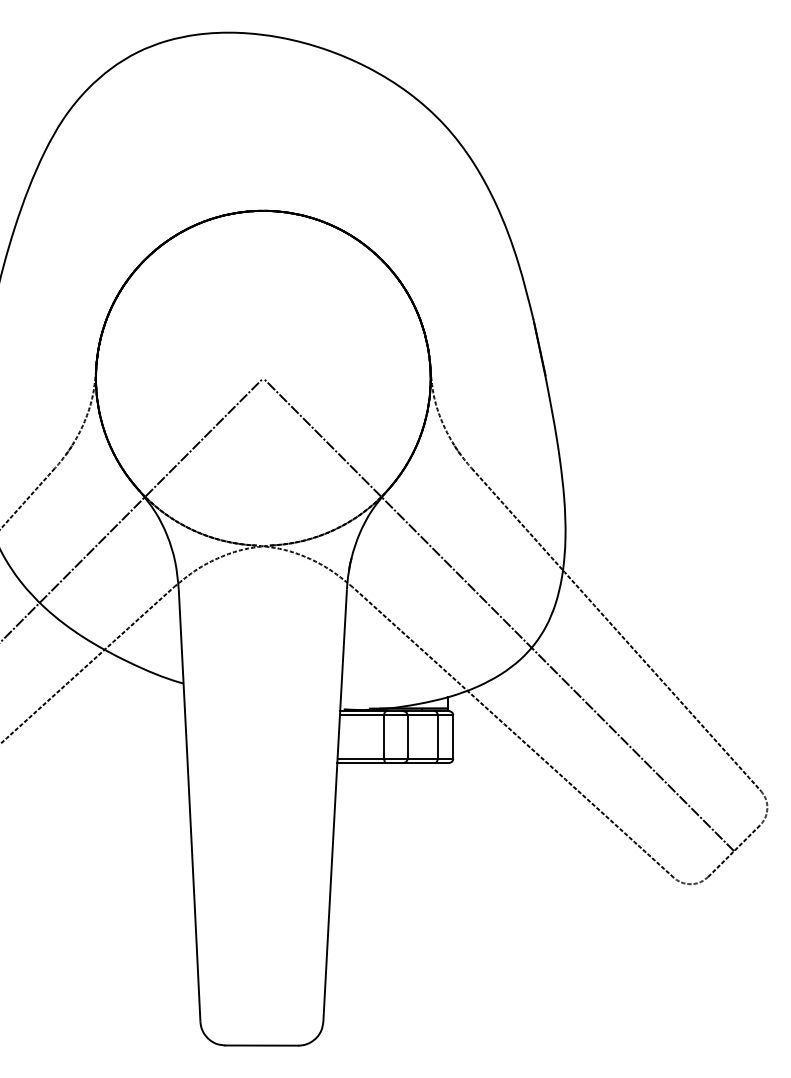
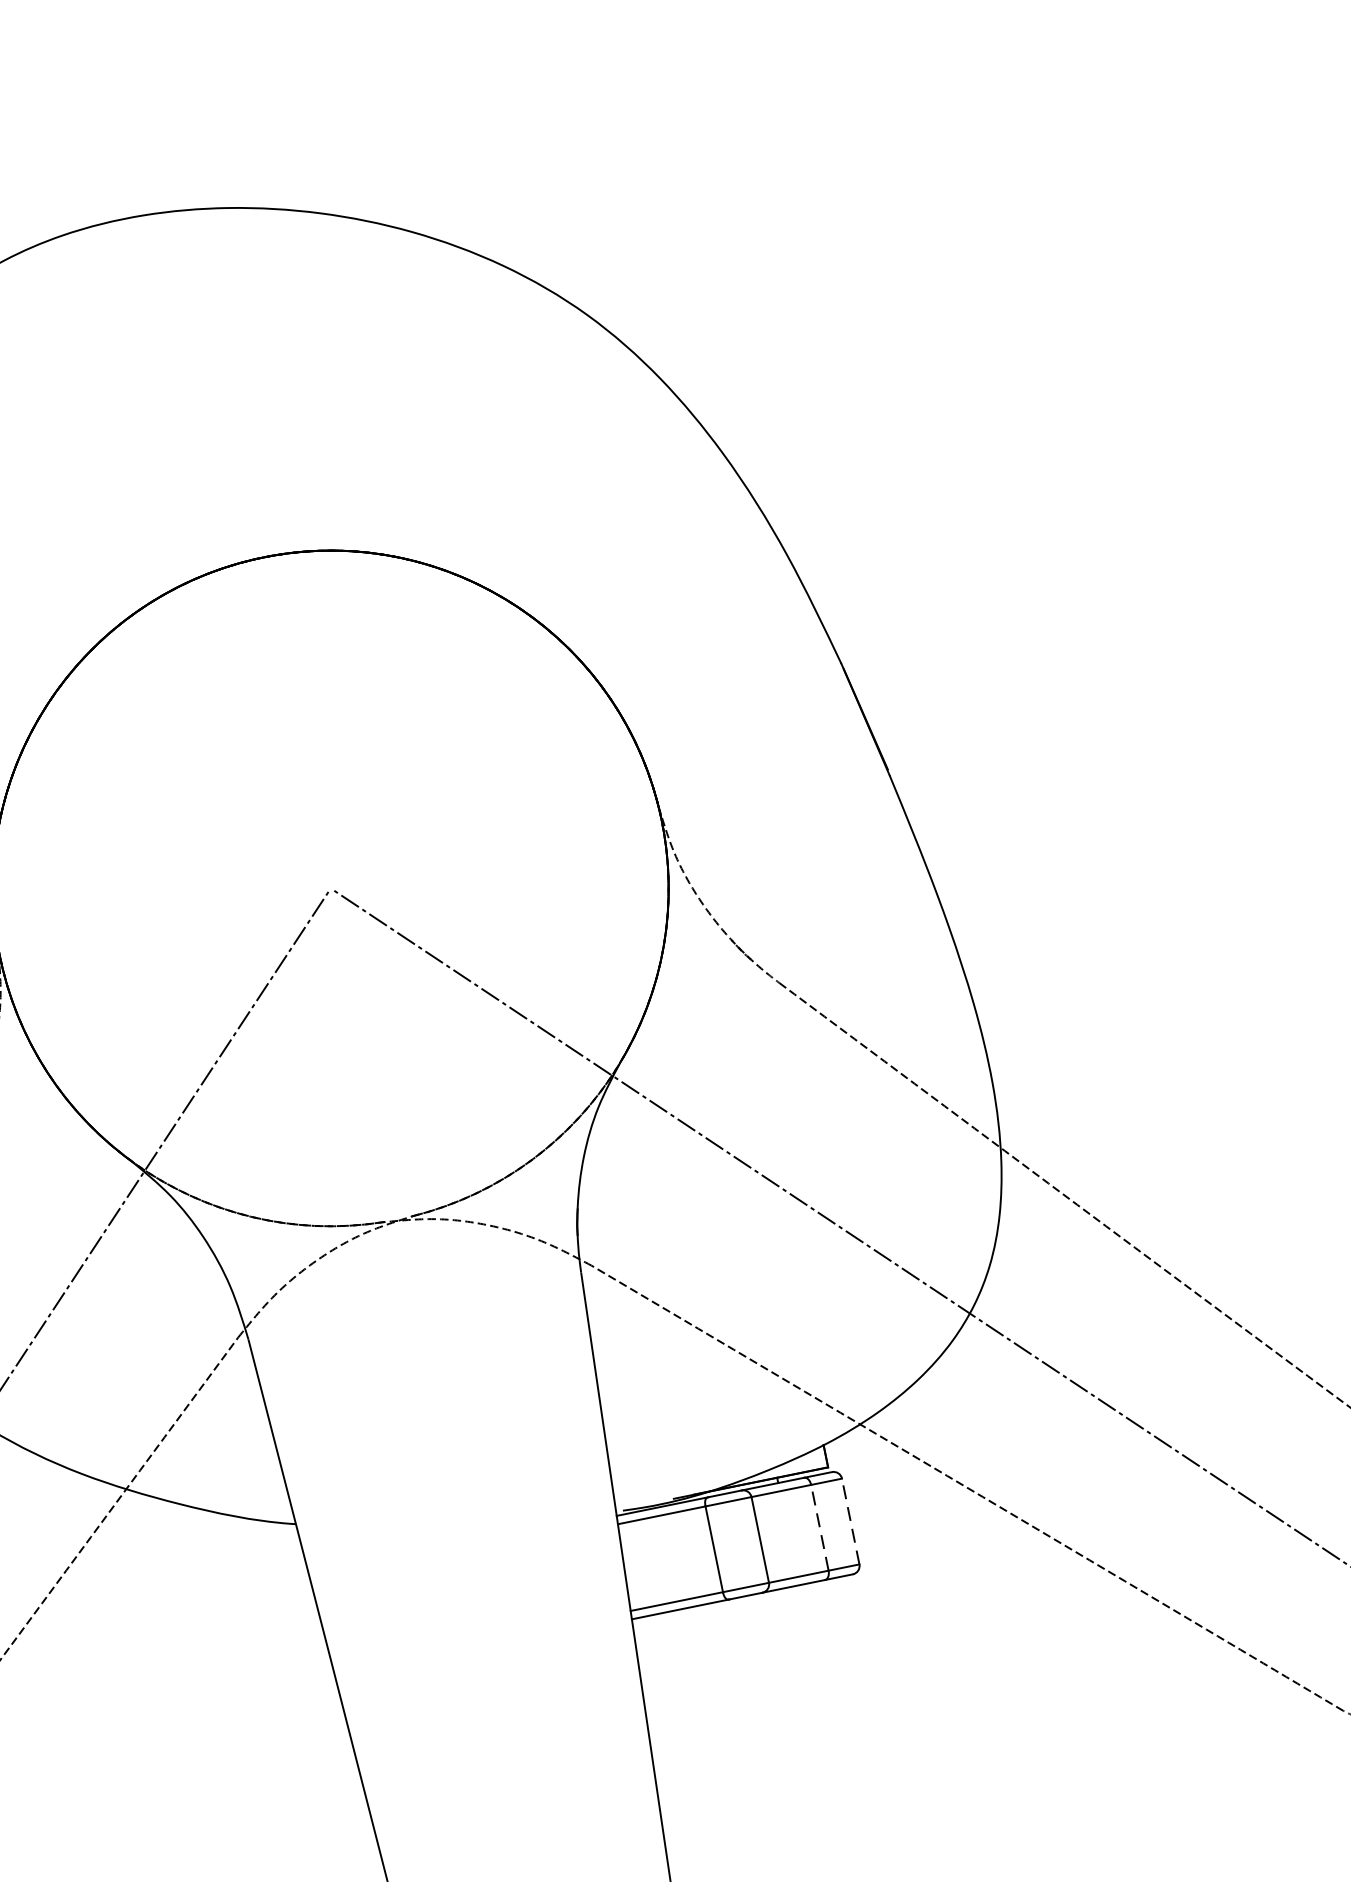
line: (437, 737) -> (819, 1528), solid -> dashed
line: (453, 737) -> (851, 1522), solid -> dashed

